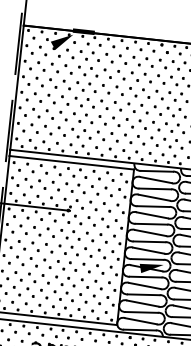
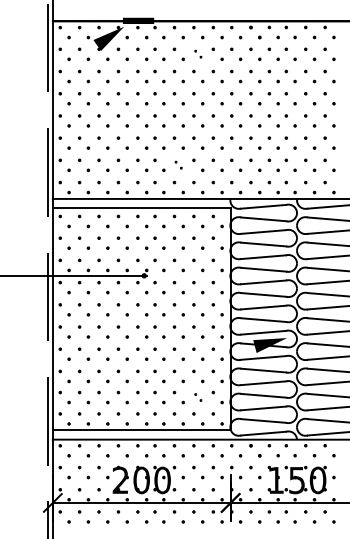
part: (123, 59) -> (198, 53), size x0.6
part: (100, 135) -> (178, 164), size x0.6
part: (97, 299) -> (198, 397), size x0.6

